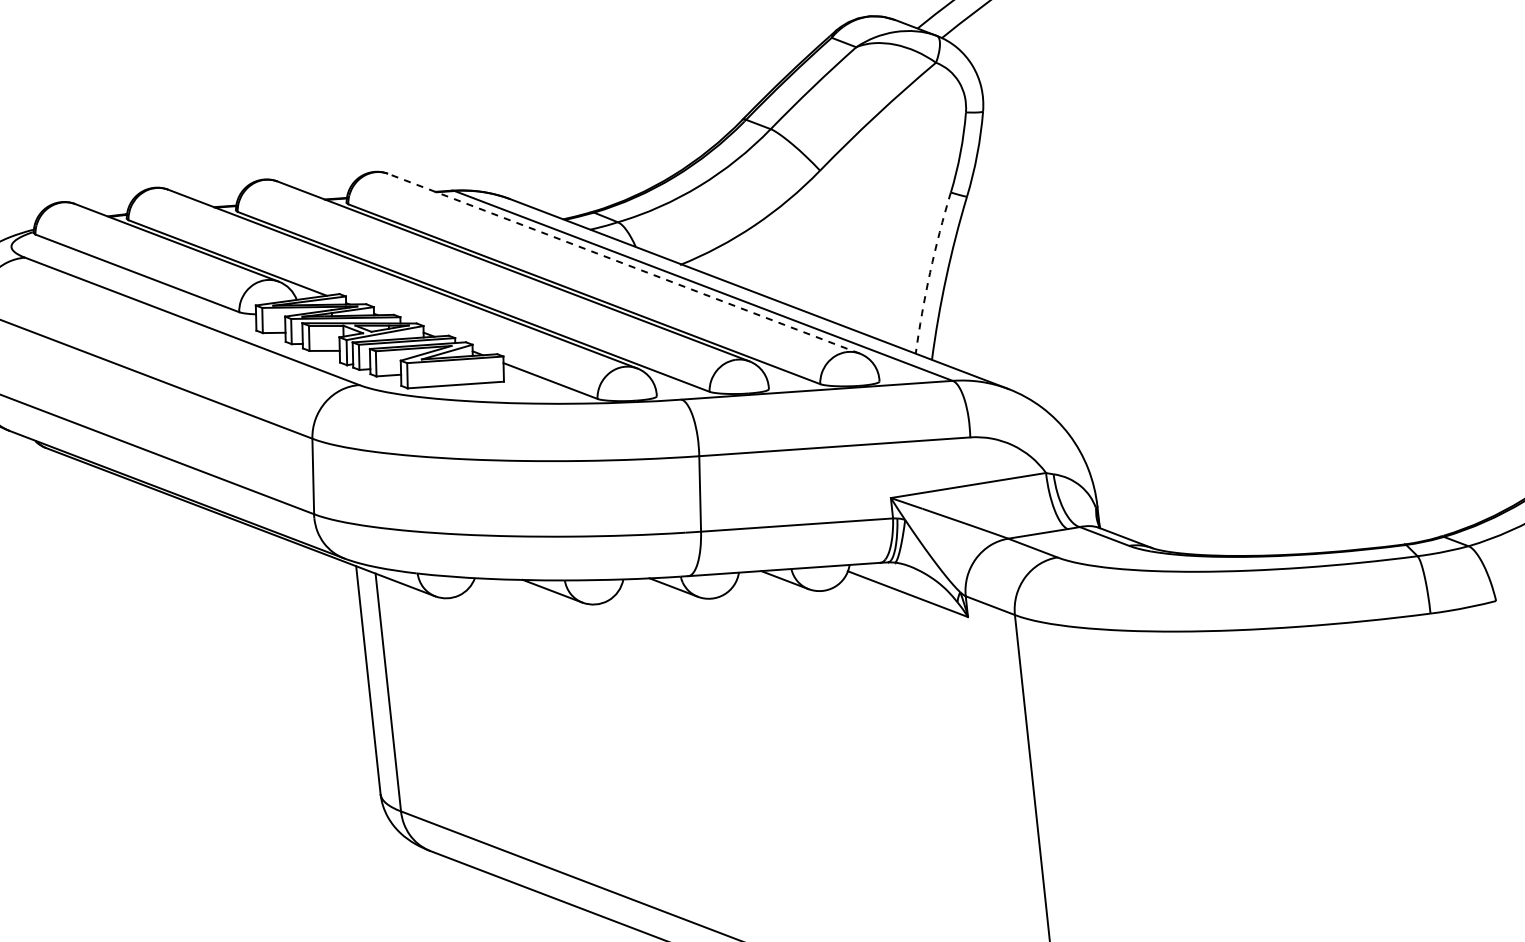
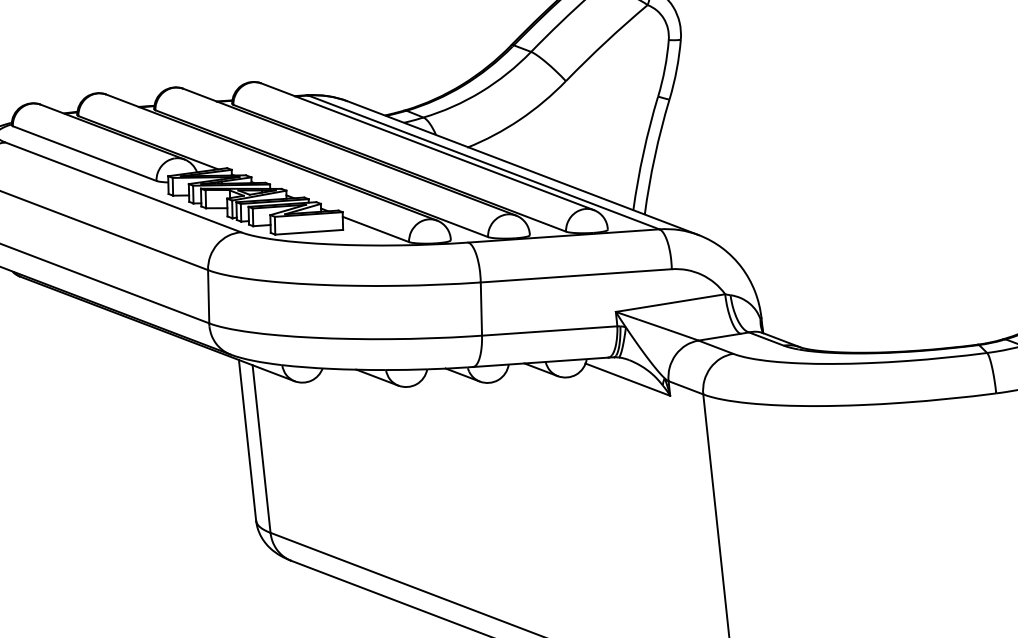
line: (623, 263) -> (427, 146), dashed -> solid
arc: (930, 272) -> (643, 152), dashed -> solid

